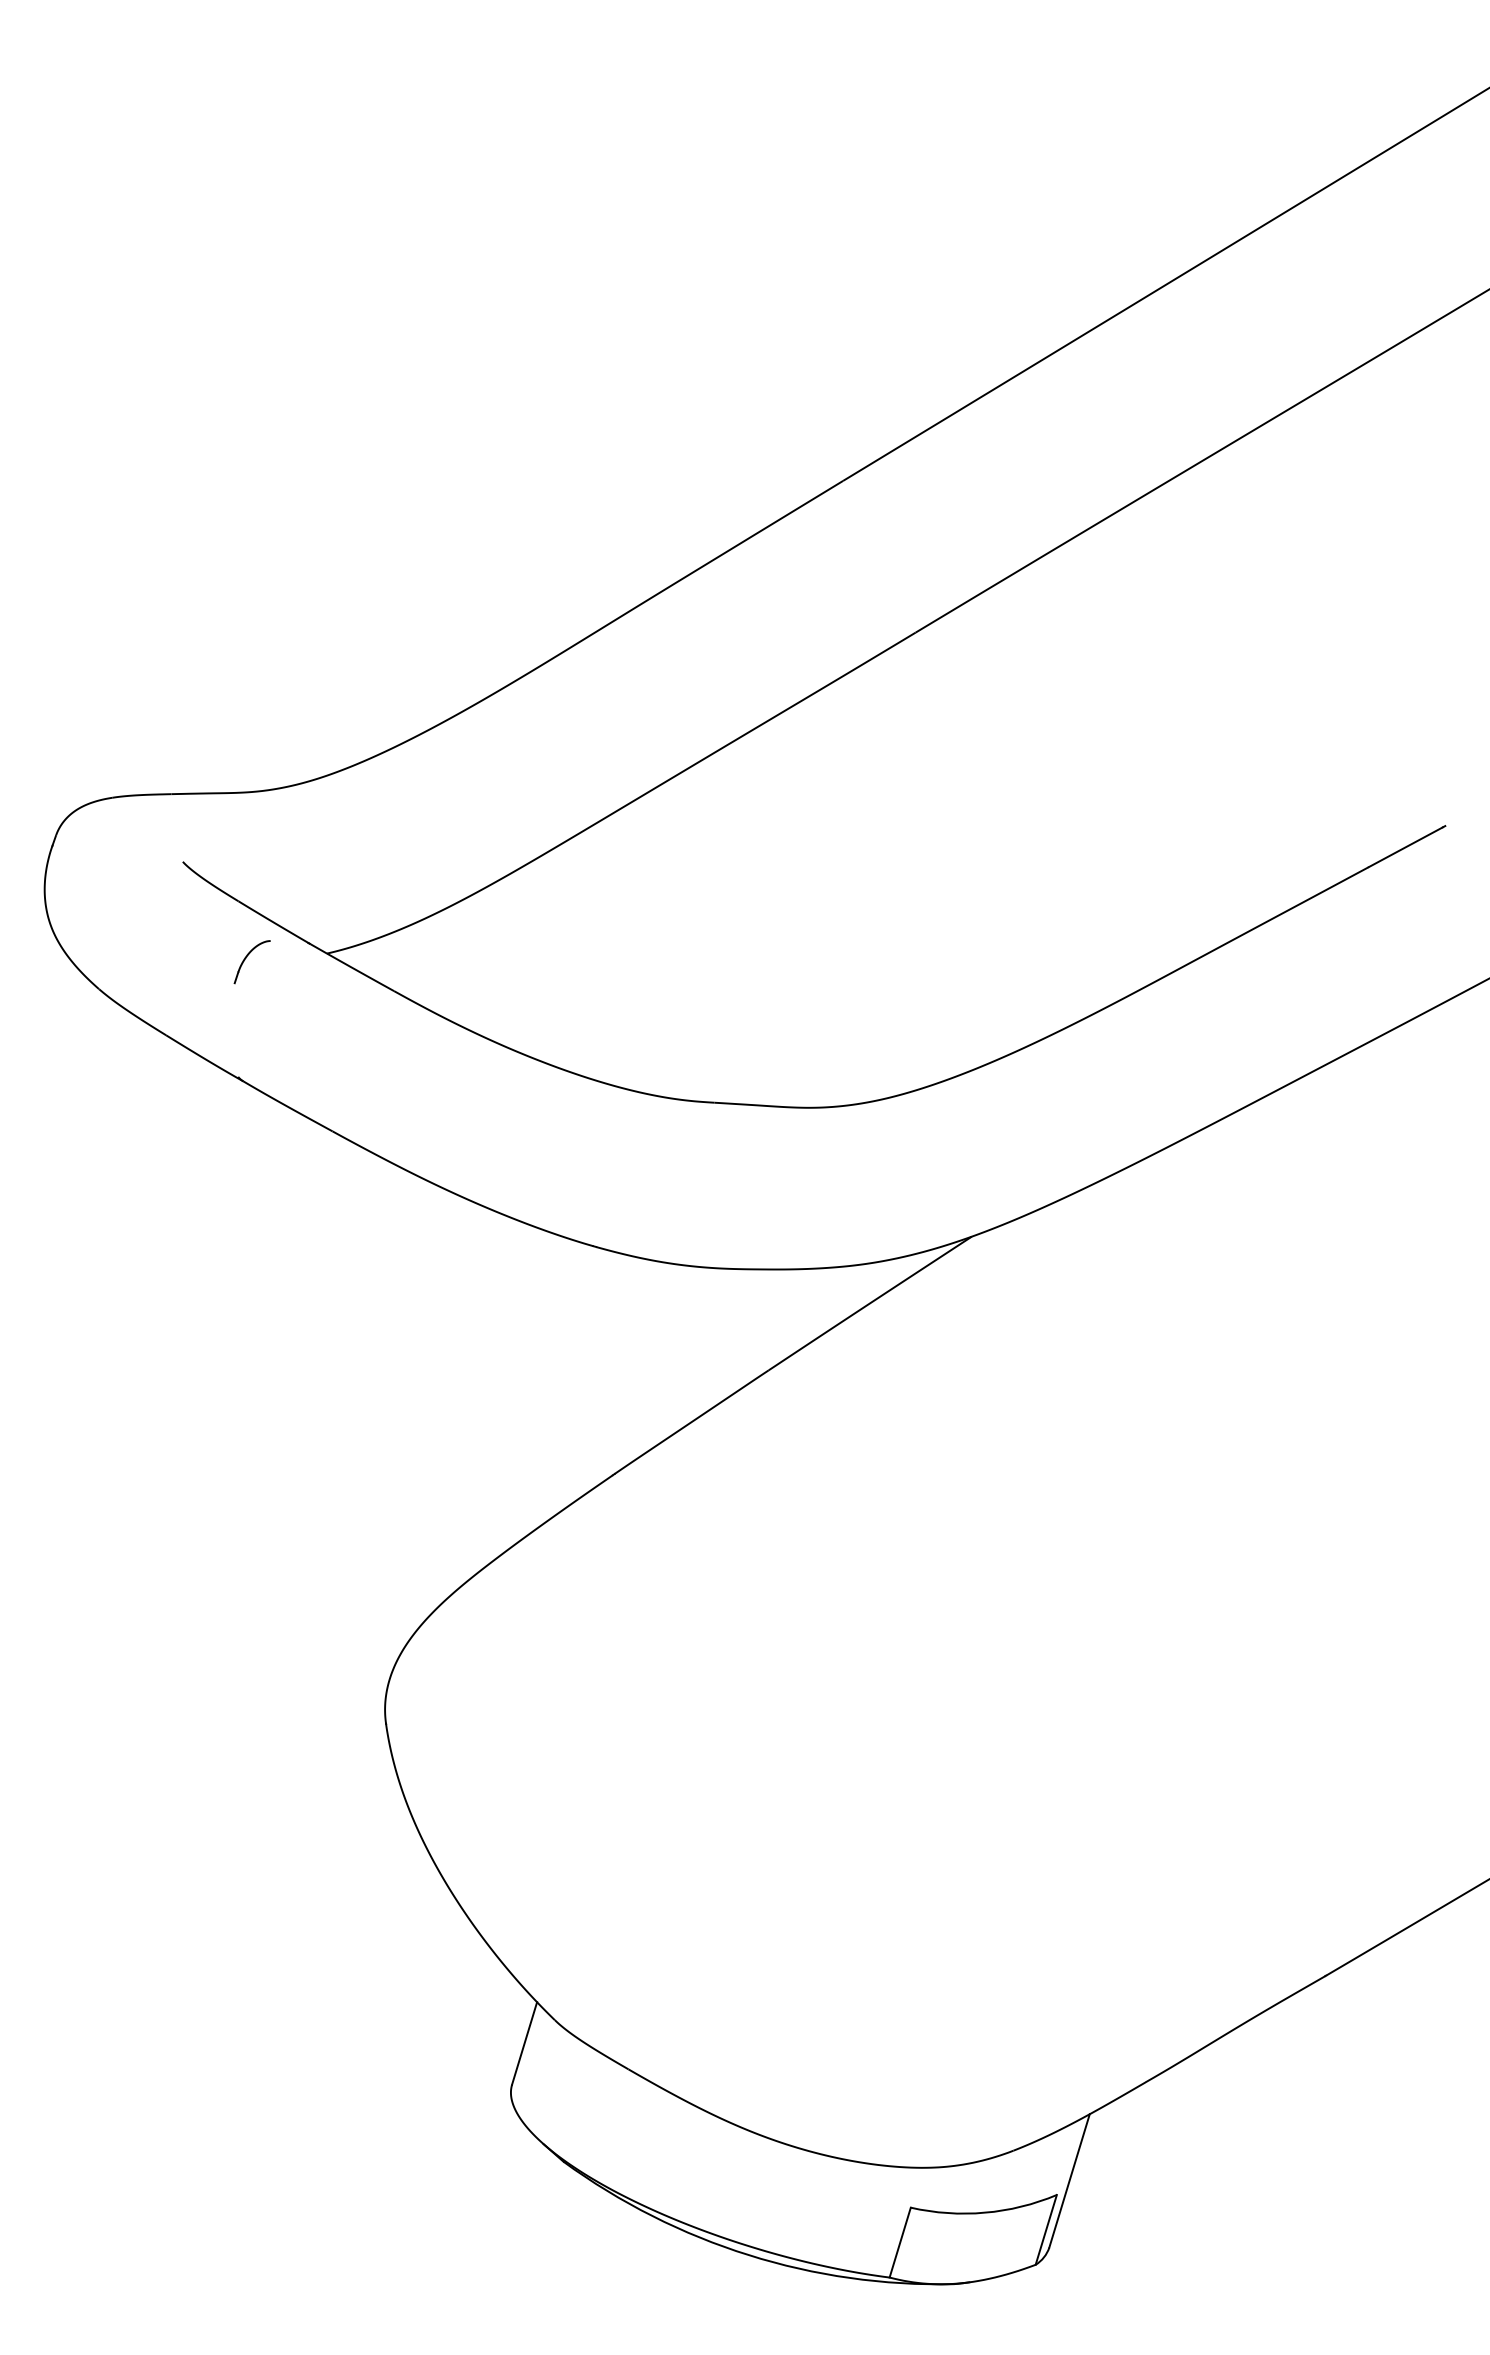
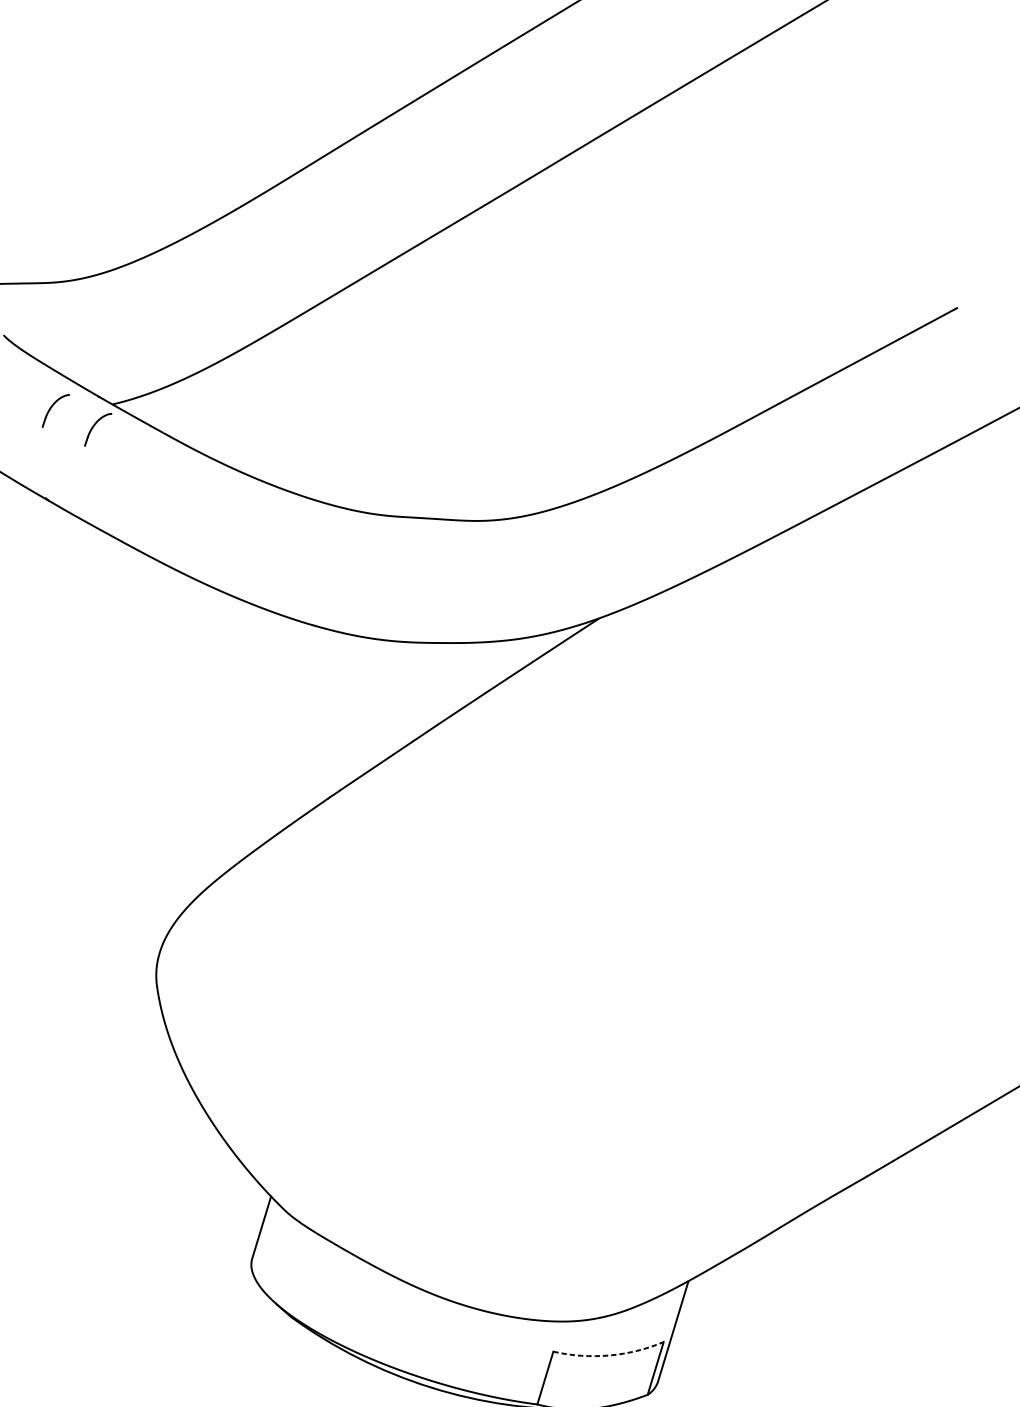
part: (303, 982) -> (94, 426), added
arc: (984, 2212) -> (609, 1355), solid -> dashed

